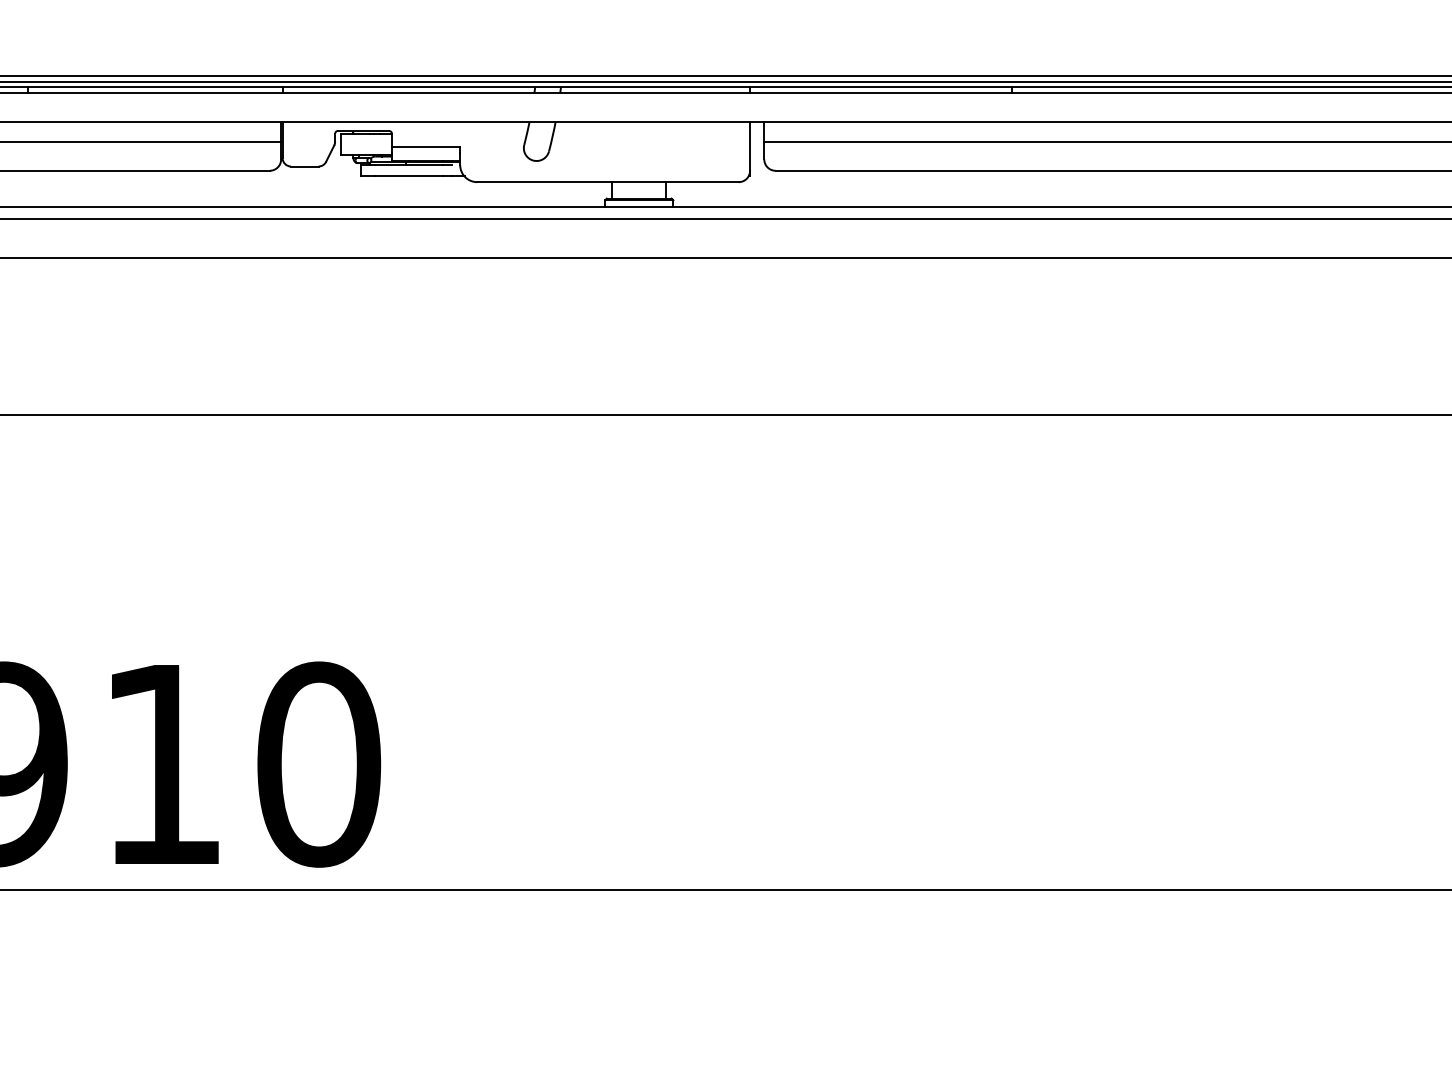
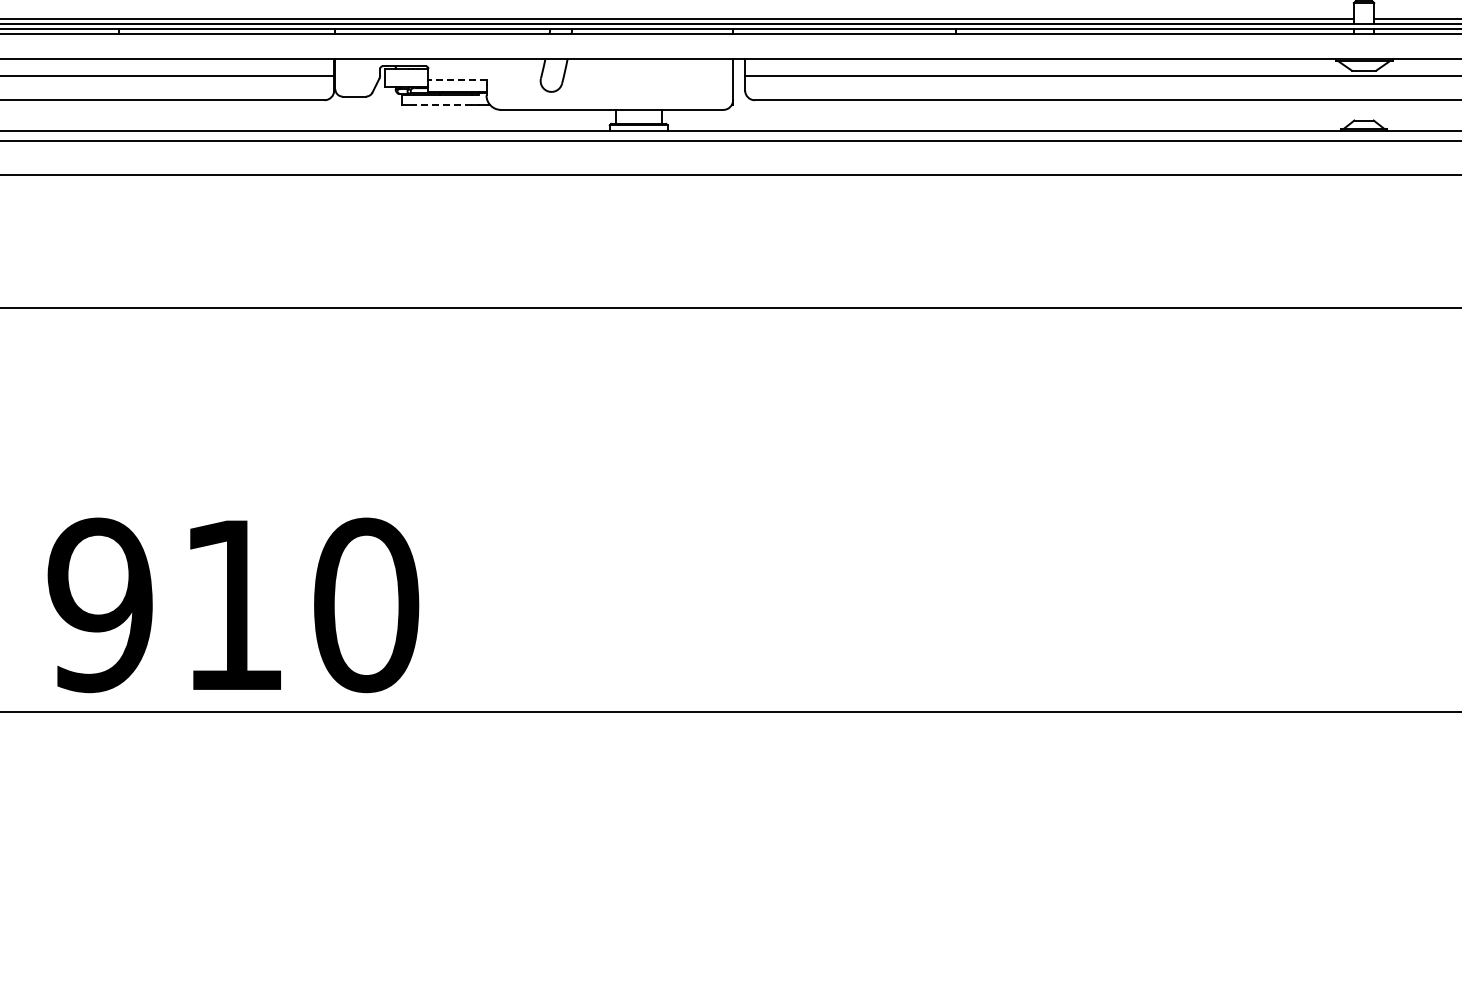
line: (424, 146) -> (456, 79), solid -> dashed
line: (408, 176) -> (442, 105), solid -> dashed

